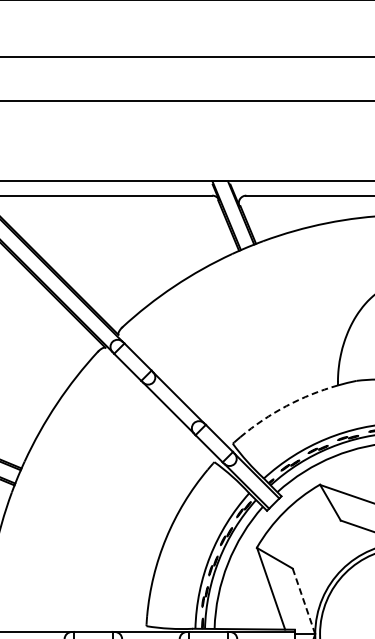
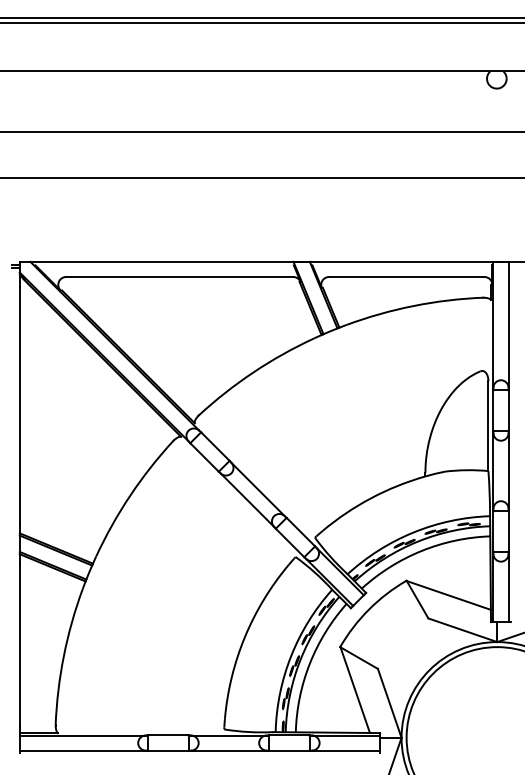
arc: (286, 406) -> (371, 498), dashed -> solid
line: (303, 601) -> (389, 703), dashed -> solid

